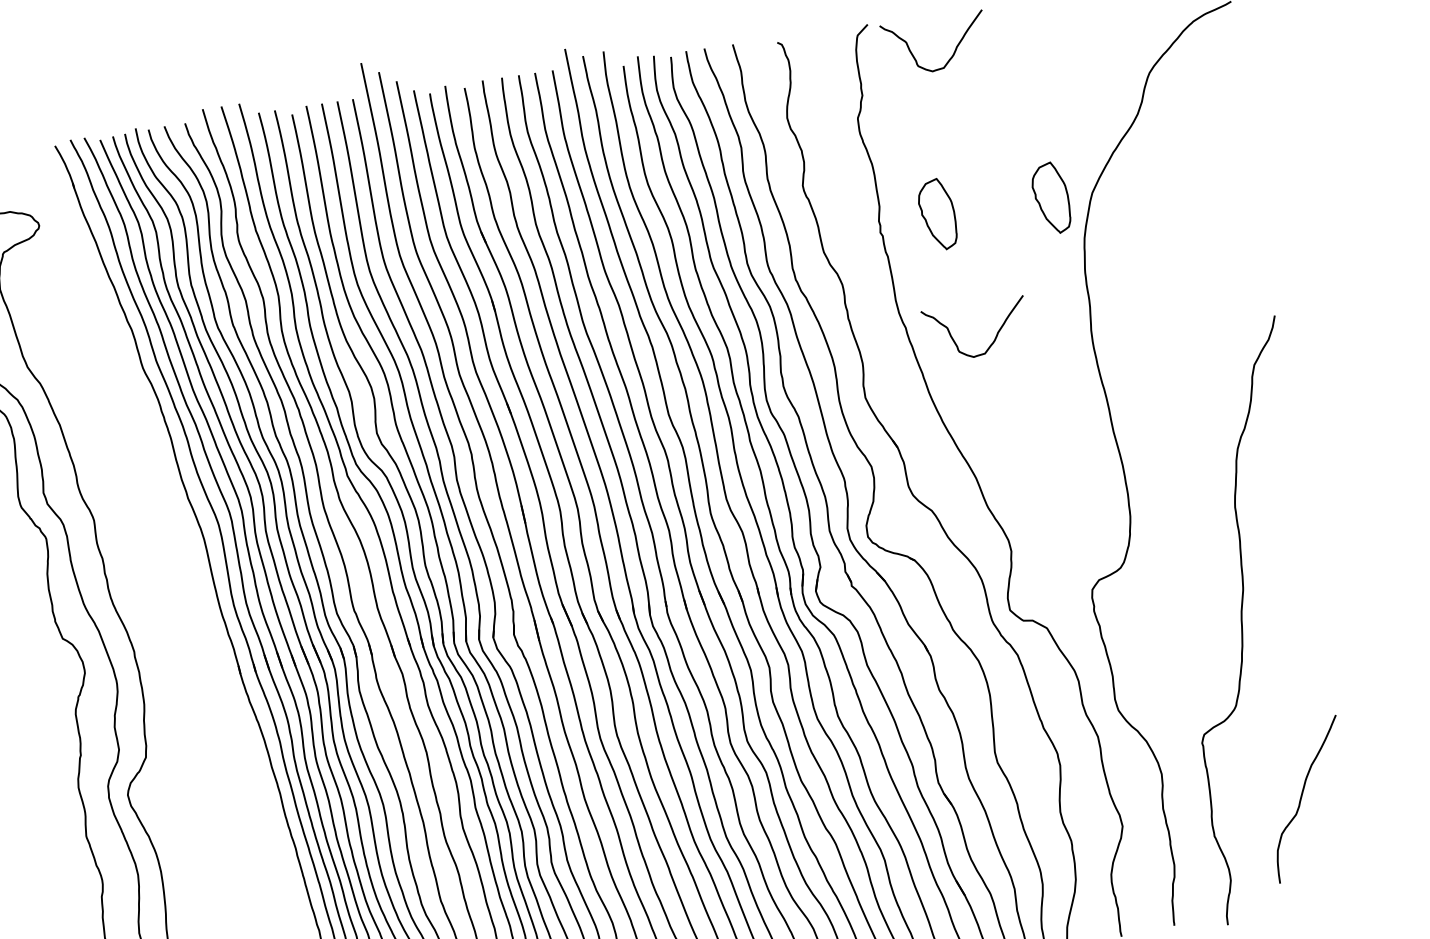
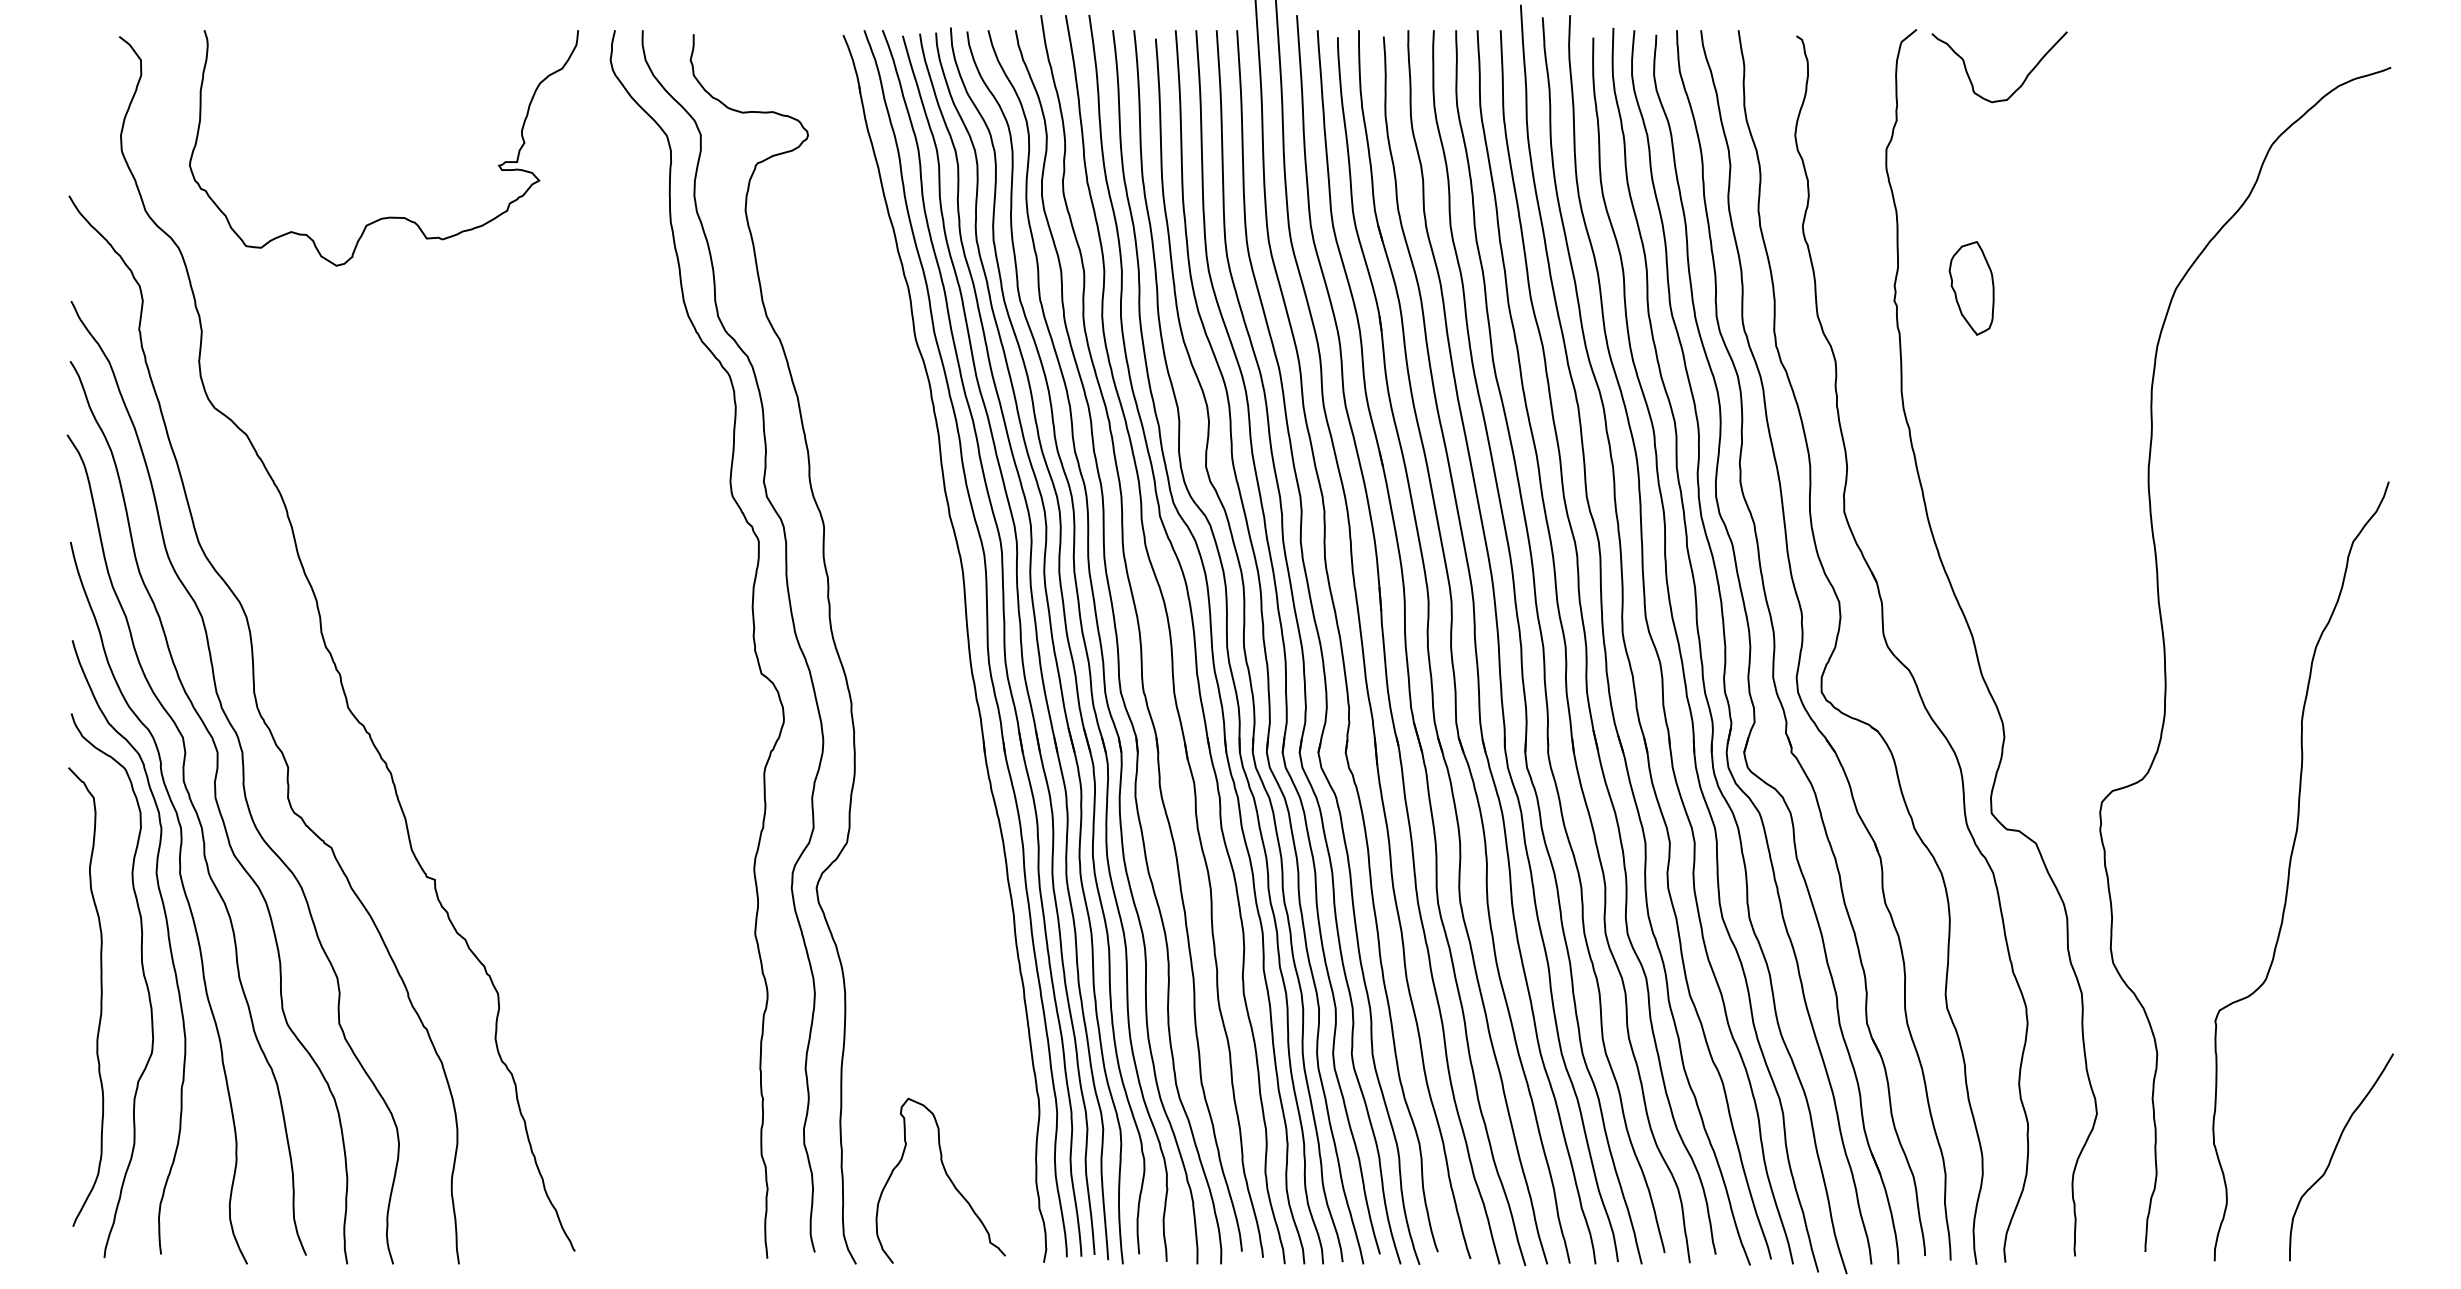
part: (1051, 198) -> (2121, 288), removed
curve: (994, 339) -> (2021, 460), removed
curve: (1302, 797) -> (2334, 1153), moved

